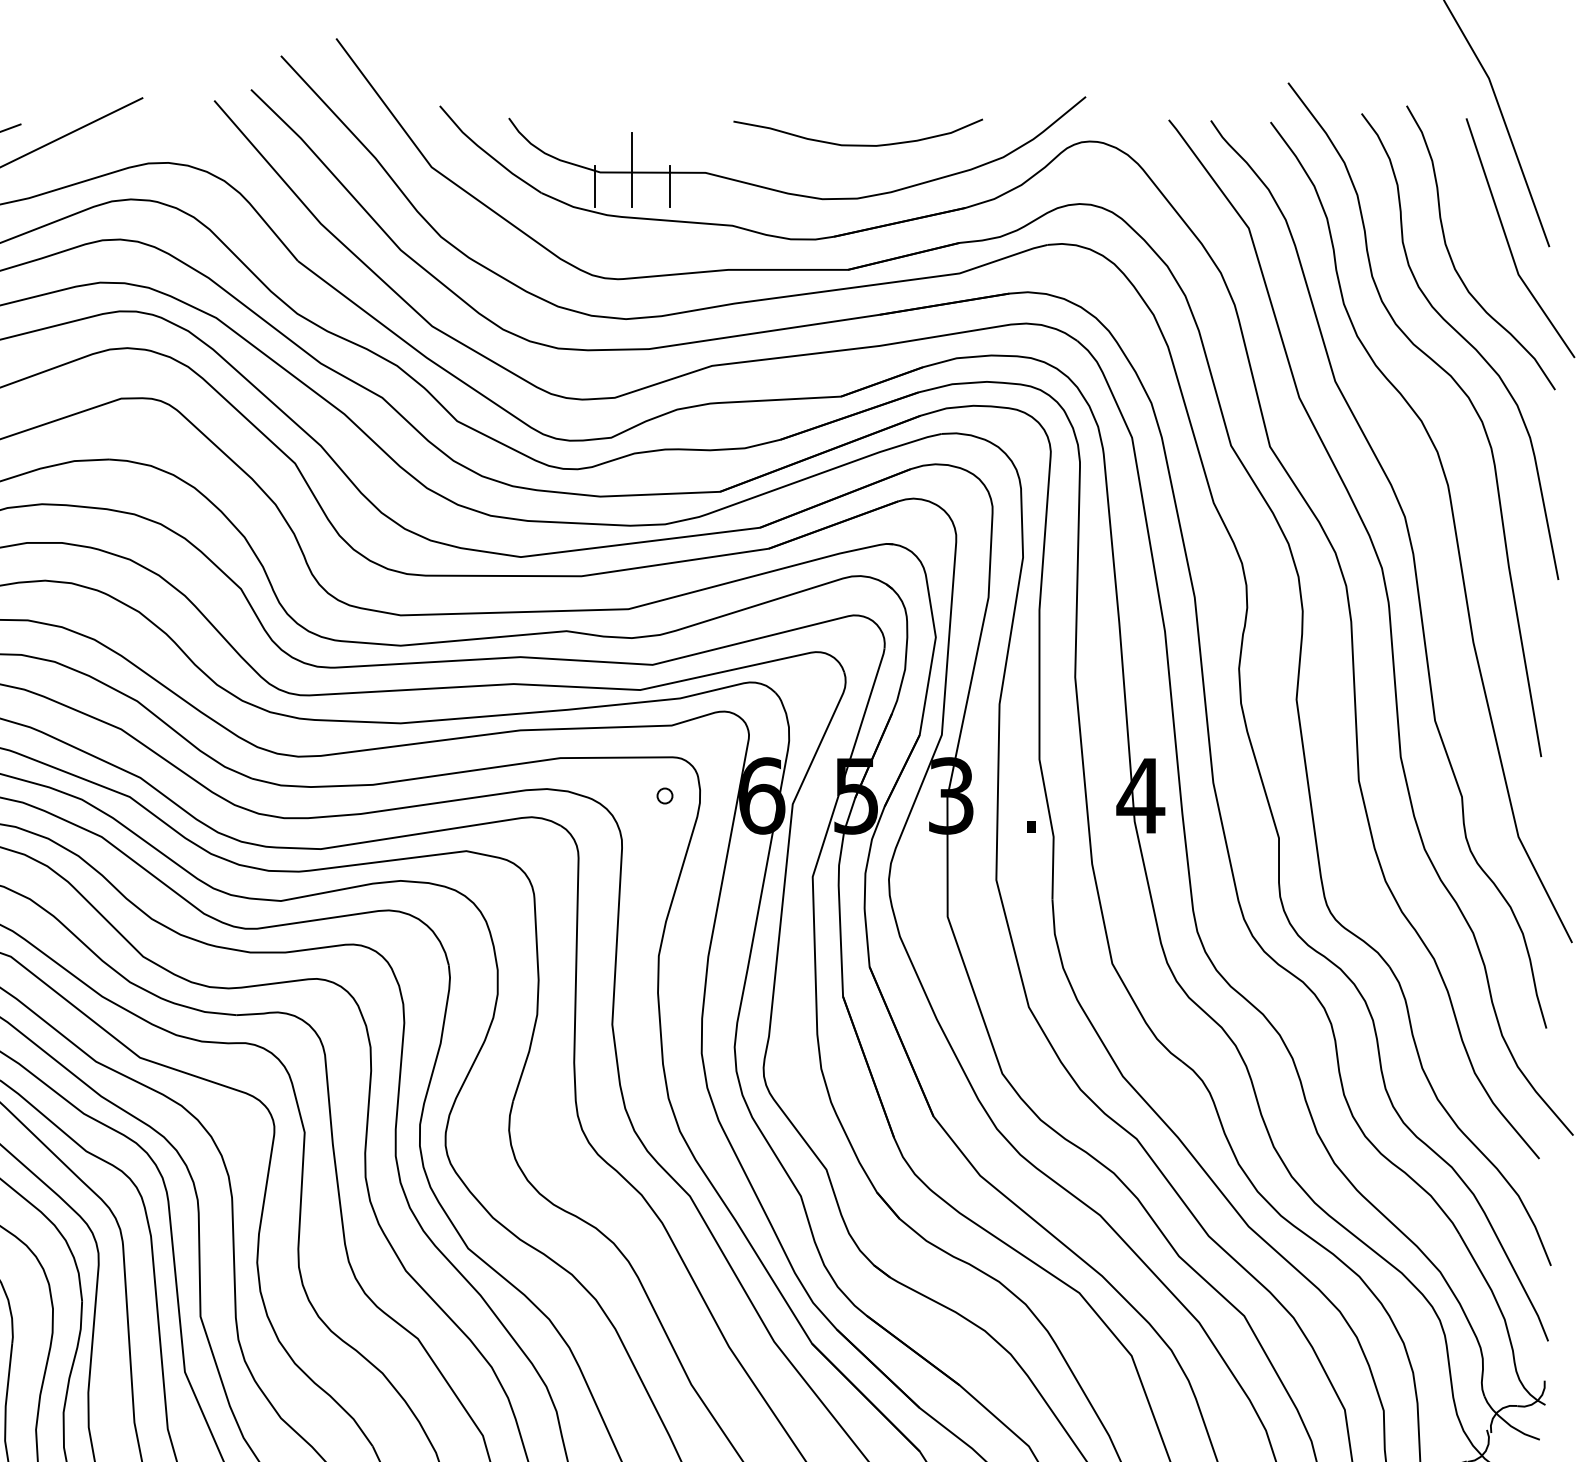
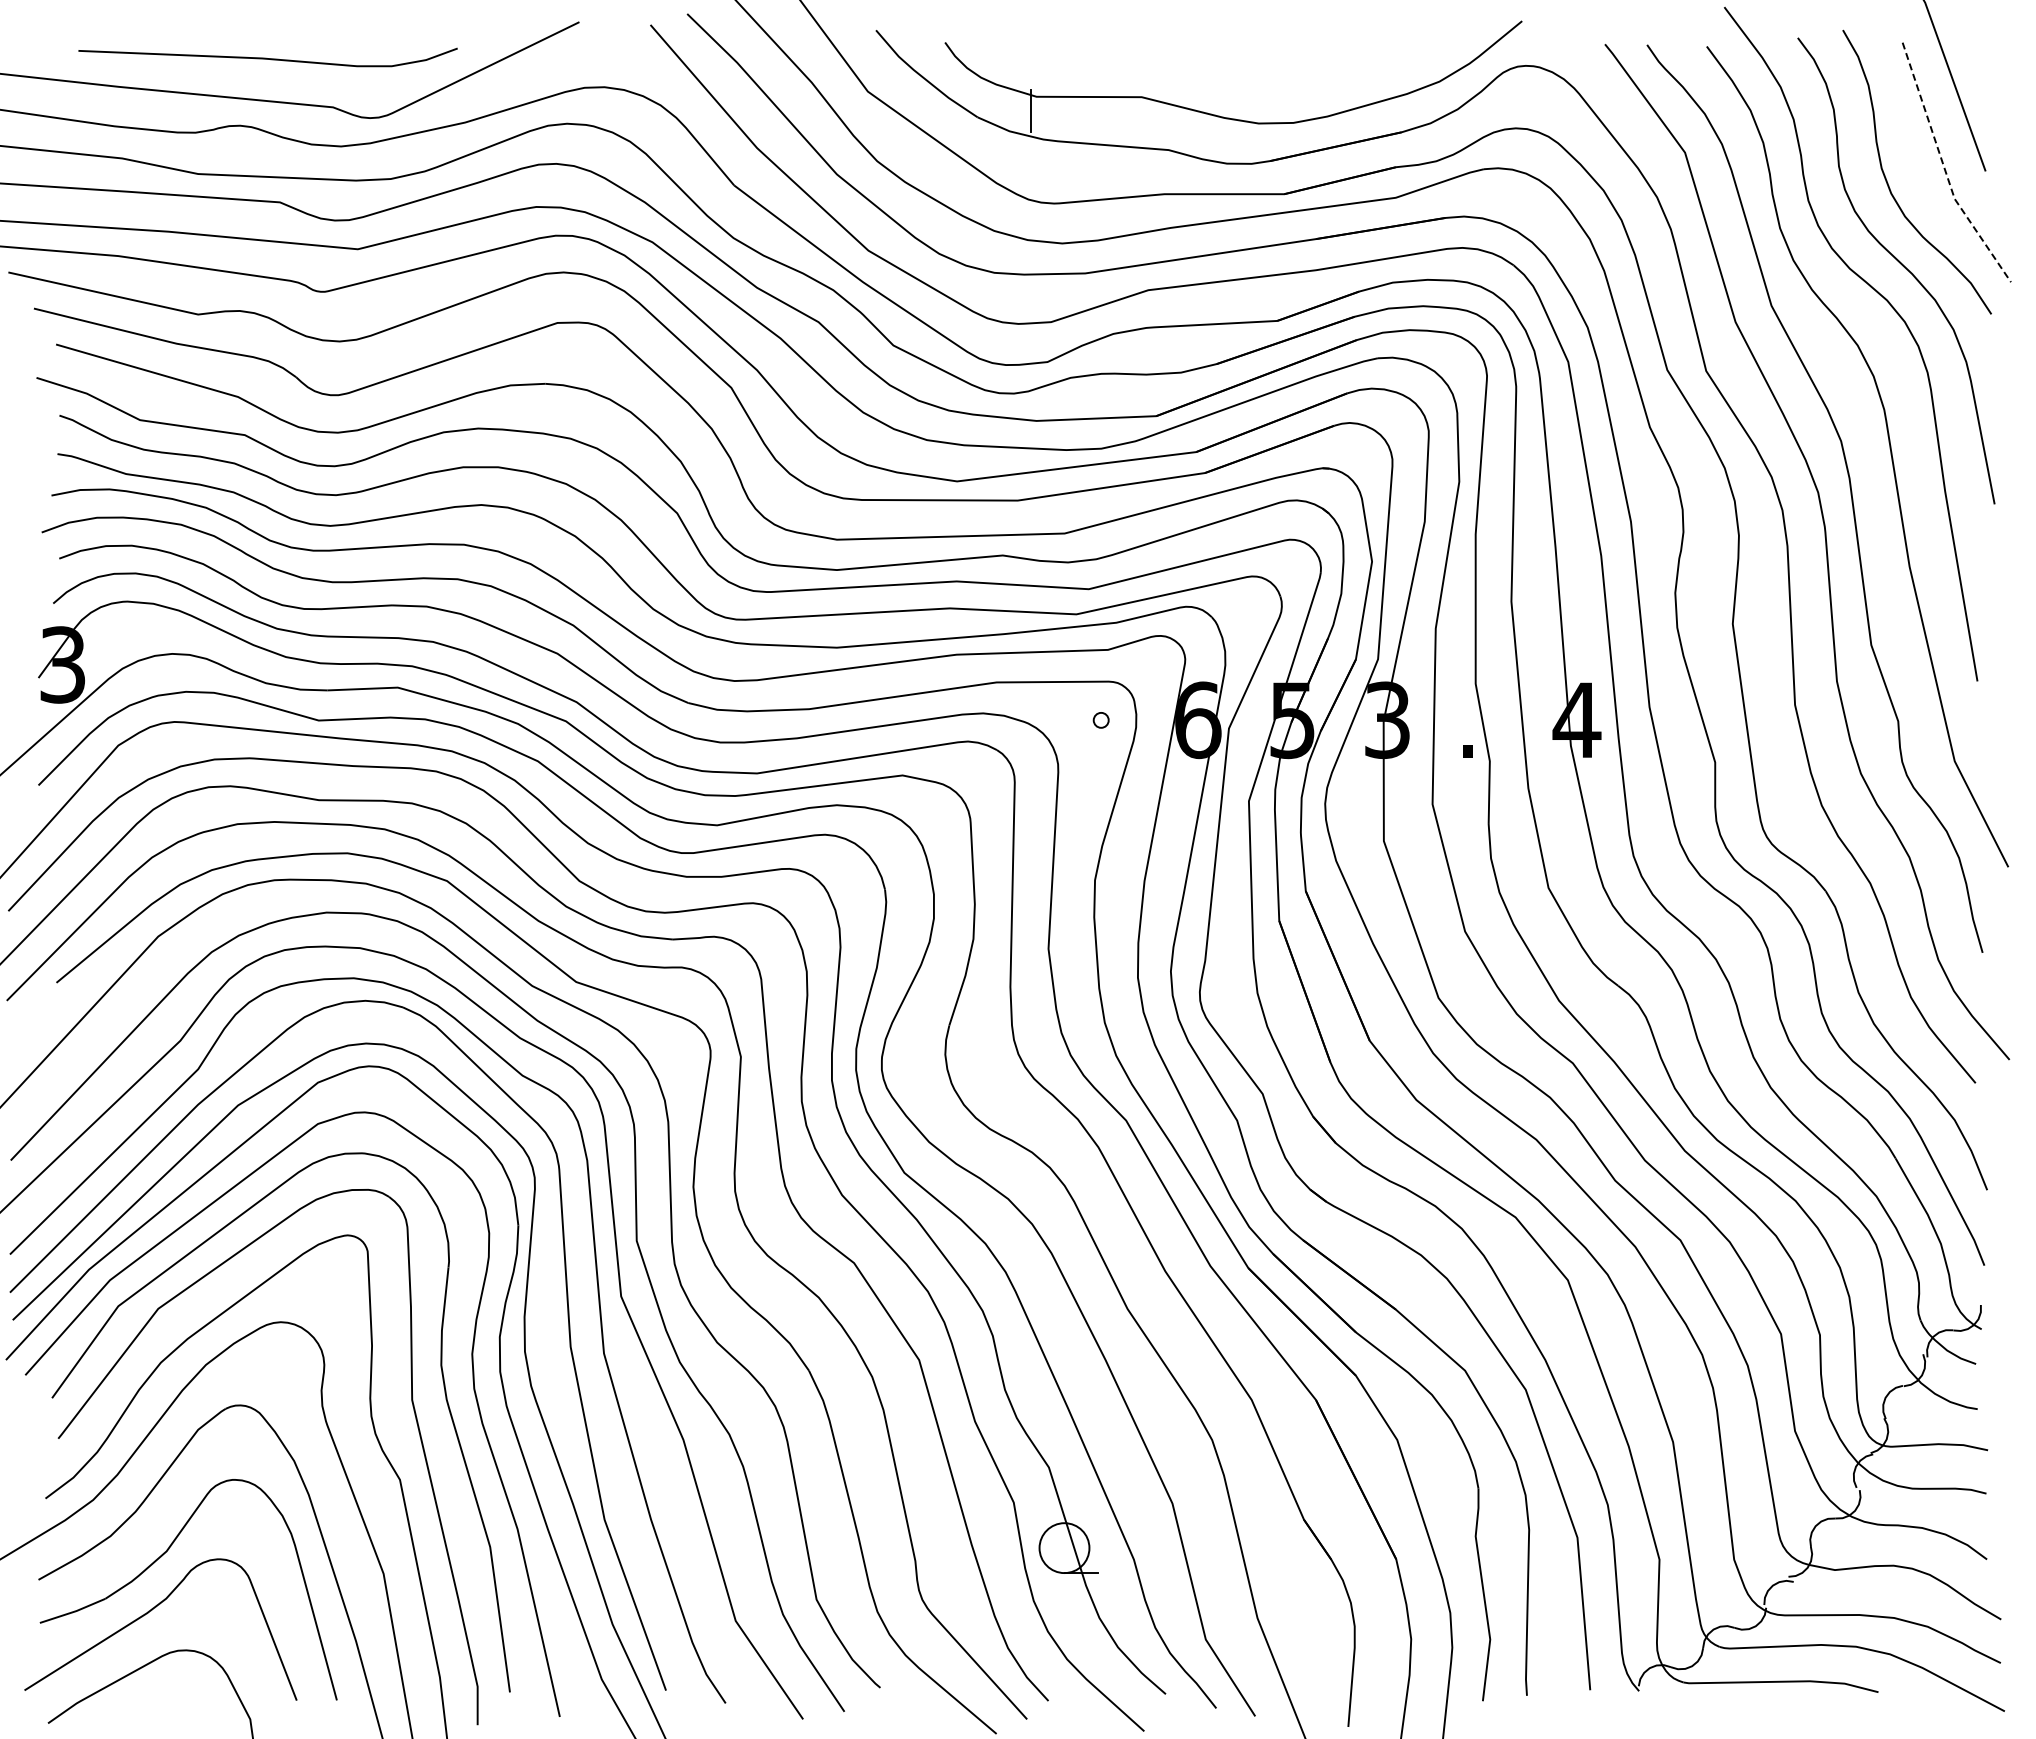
curve: (858, 145) -> (1294, 69), removed
line: (632, 169) -> (1068, 93), removed
line: (669, 186) -> (1105, 110), removed
line: (1508, 245) -> (1944, 169), solid -> dashed

